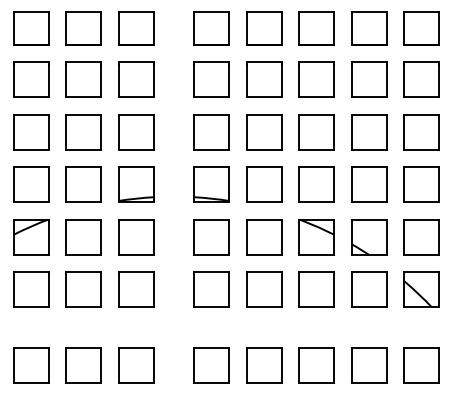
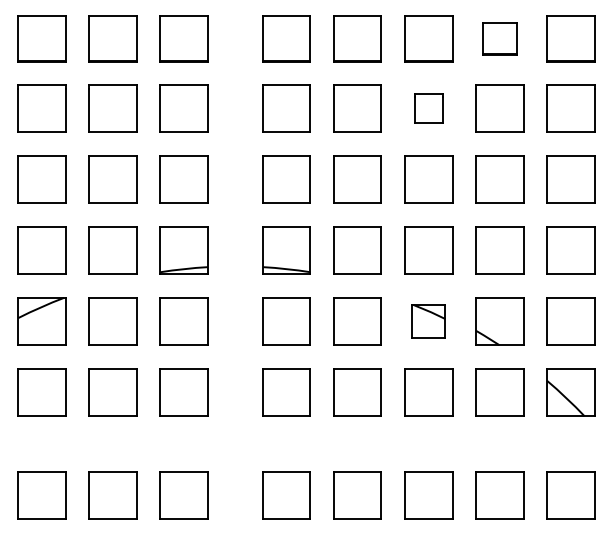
part: (369, 28) -> (499, 38), size x0.7
part: (316, 79) -> (428, 108), size x0.6
part: (316, 237) -> (428, 321), size x0.7

